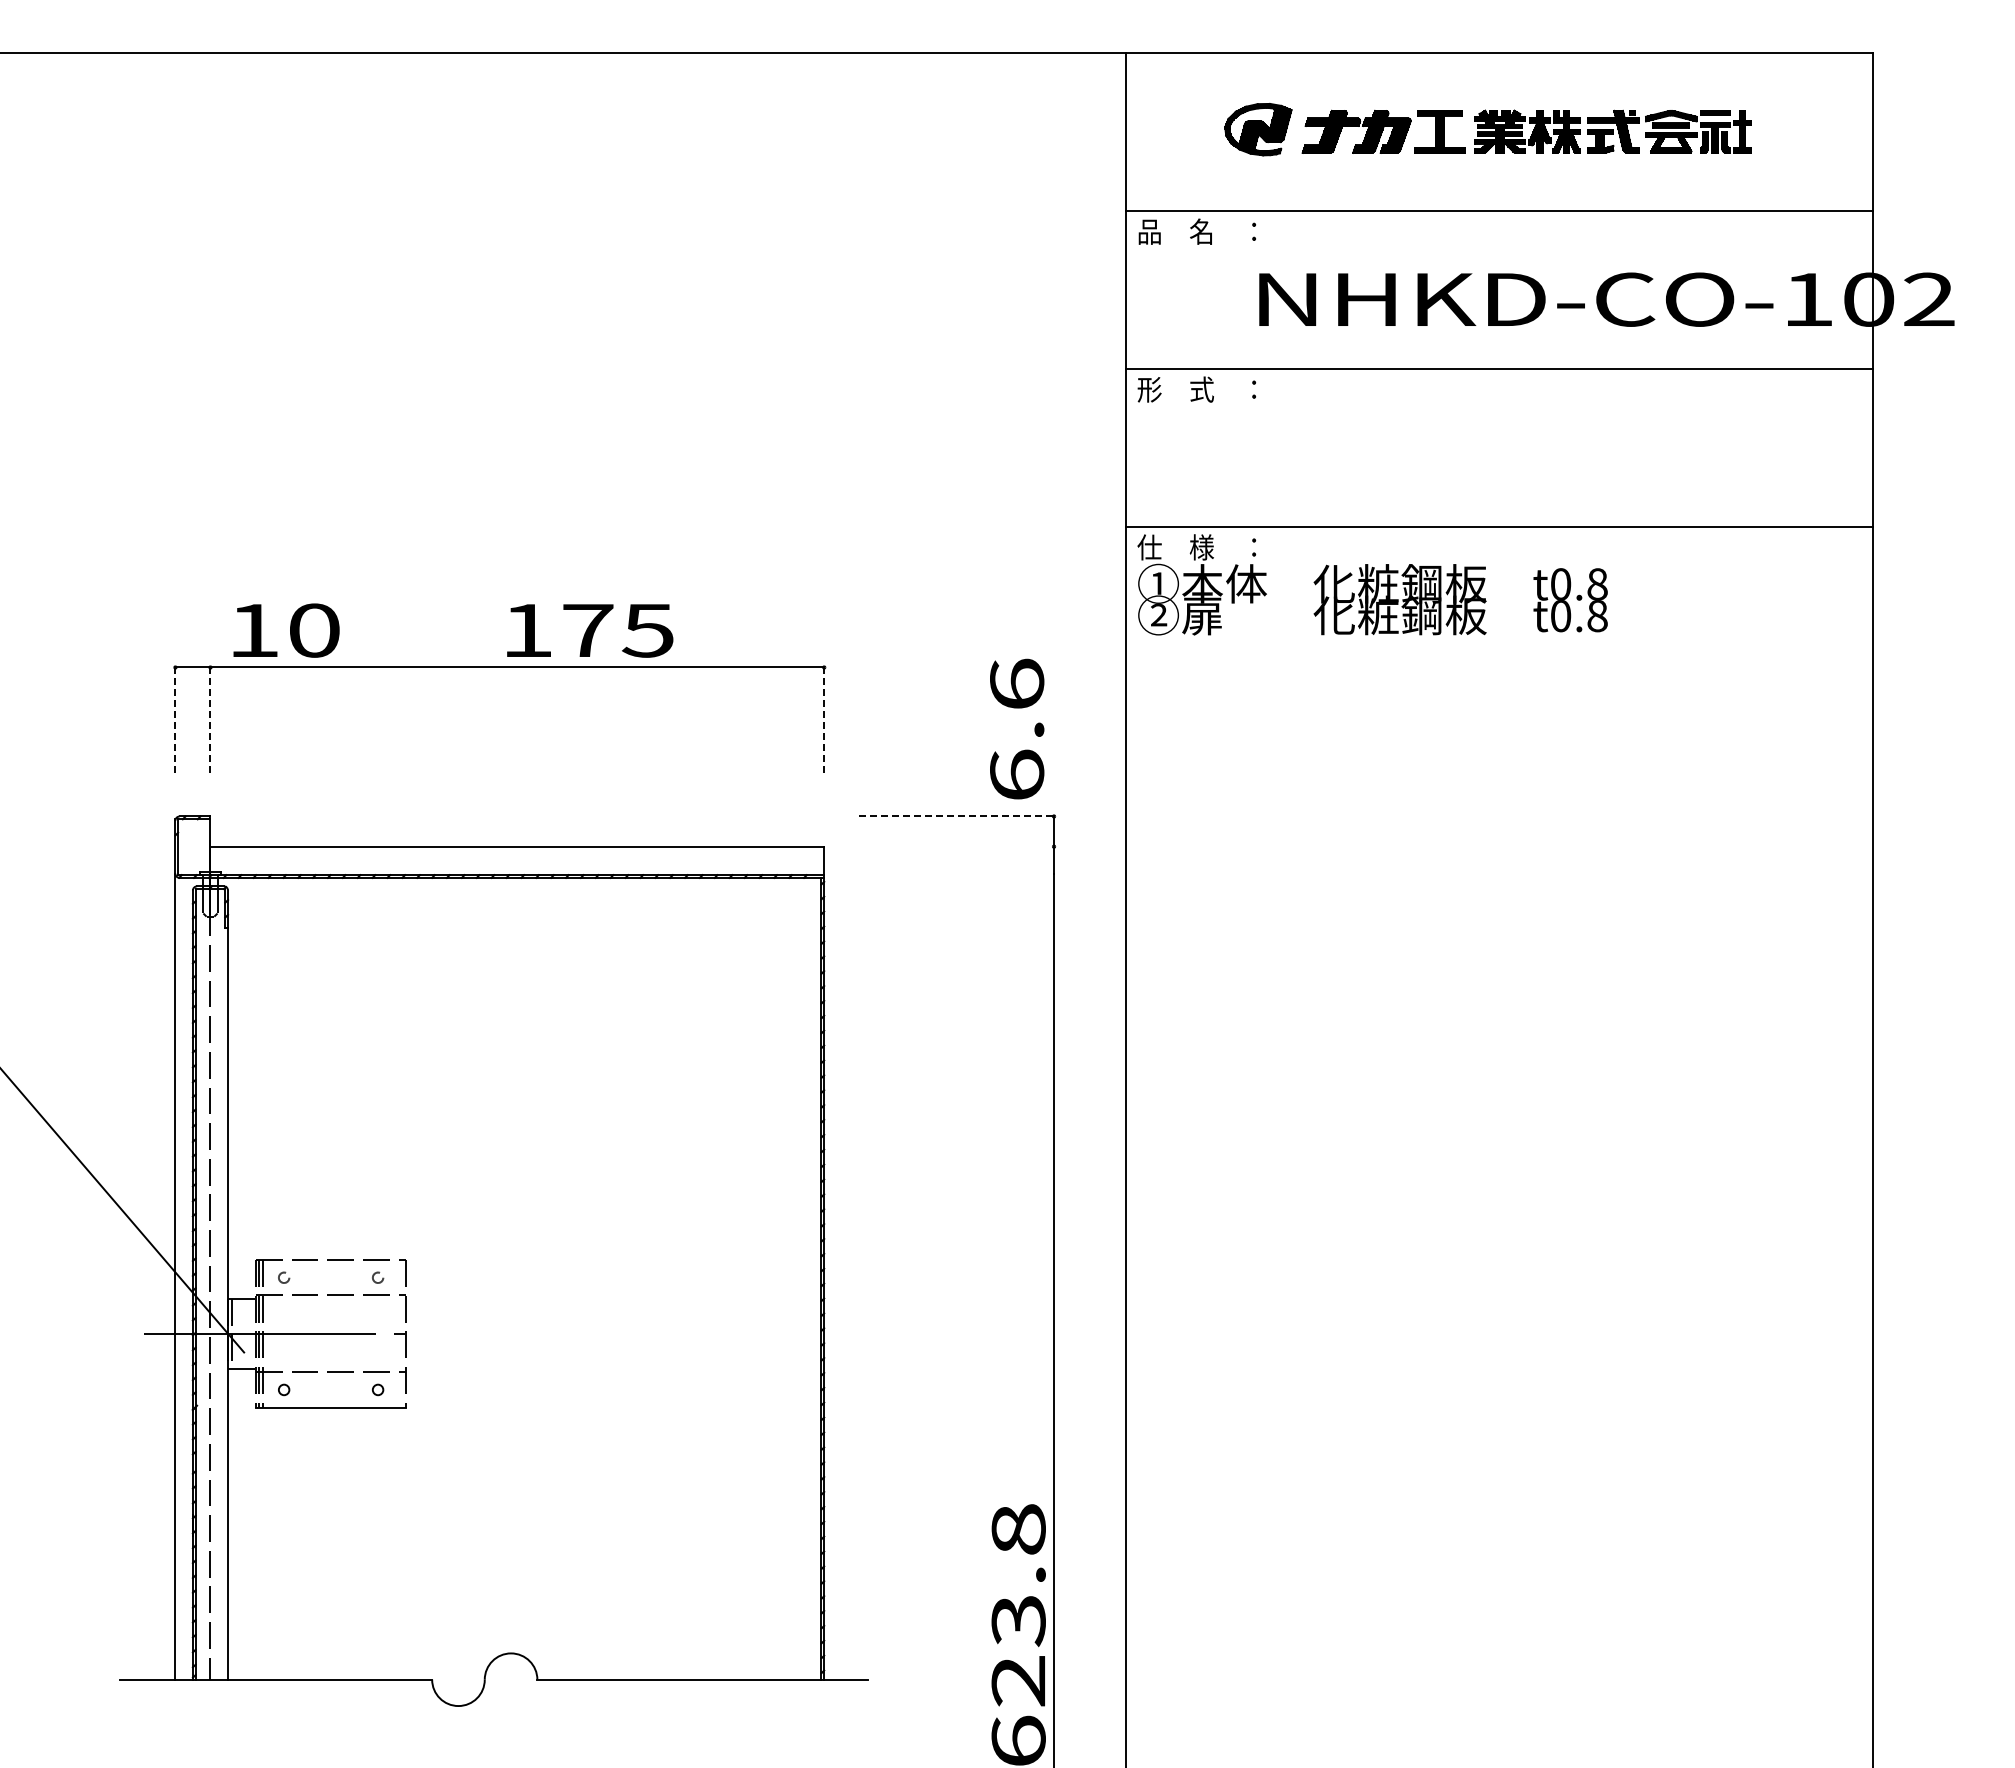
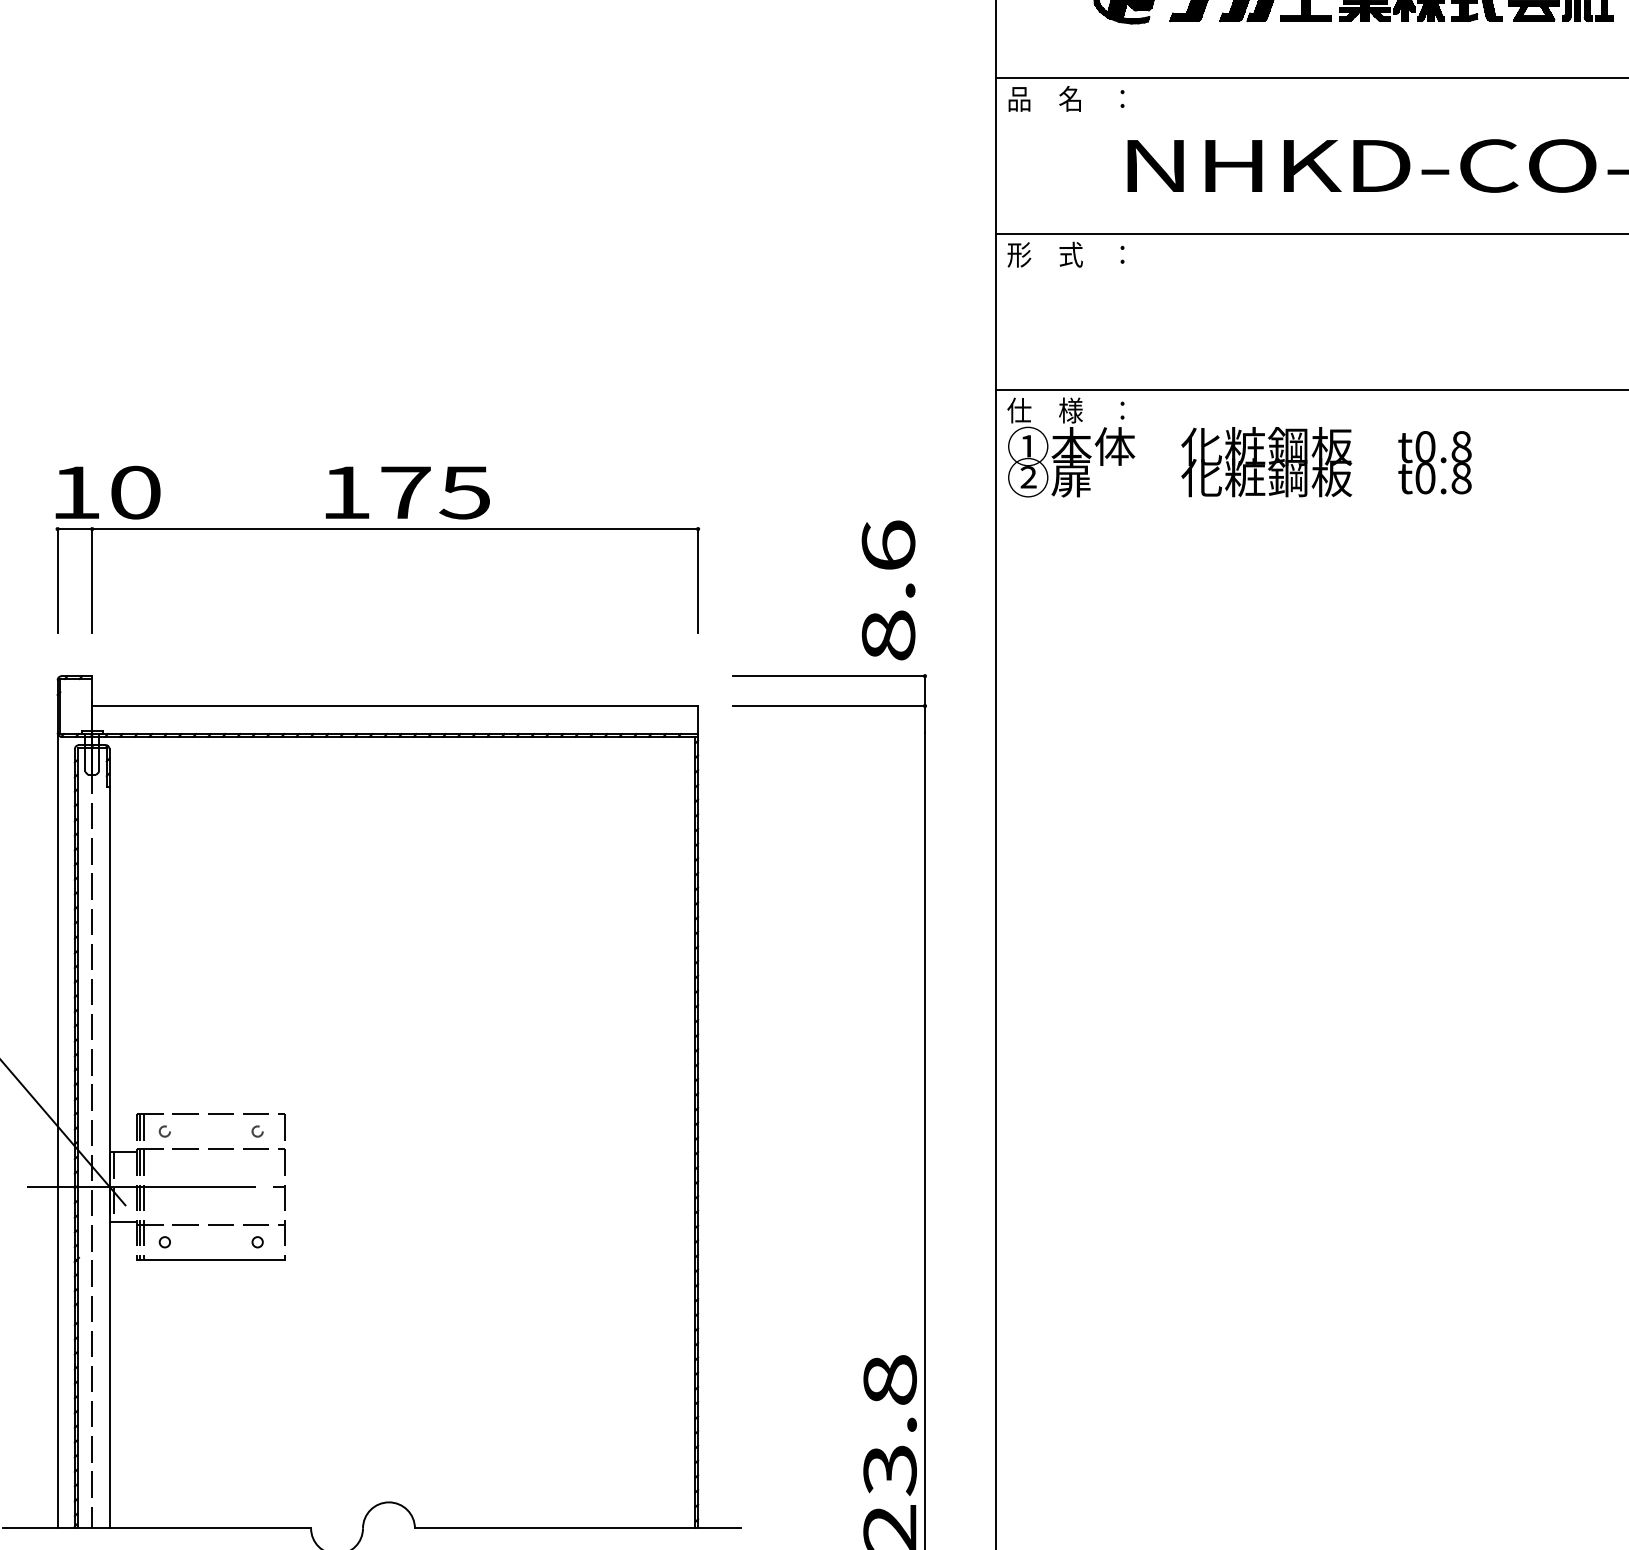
text: (286, 630) -> (108, 492), moved
text: (590, 630) -> (408, 492), moved
line: (175, 720) -> (57, 581), dashed -> solid
line: (210, 720) -> (92, 581), dashed -> solid
line: (824, 720) -> (698, 581), dashed -> solid
text: (1017, 774) -> (888, 634), 6.6 -> 8.6
line: (957, 816) -> (829, 676), dashed -> solid
line: (956, 846) -> (828, 705), added

